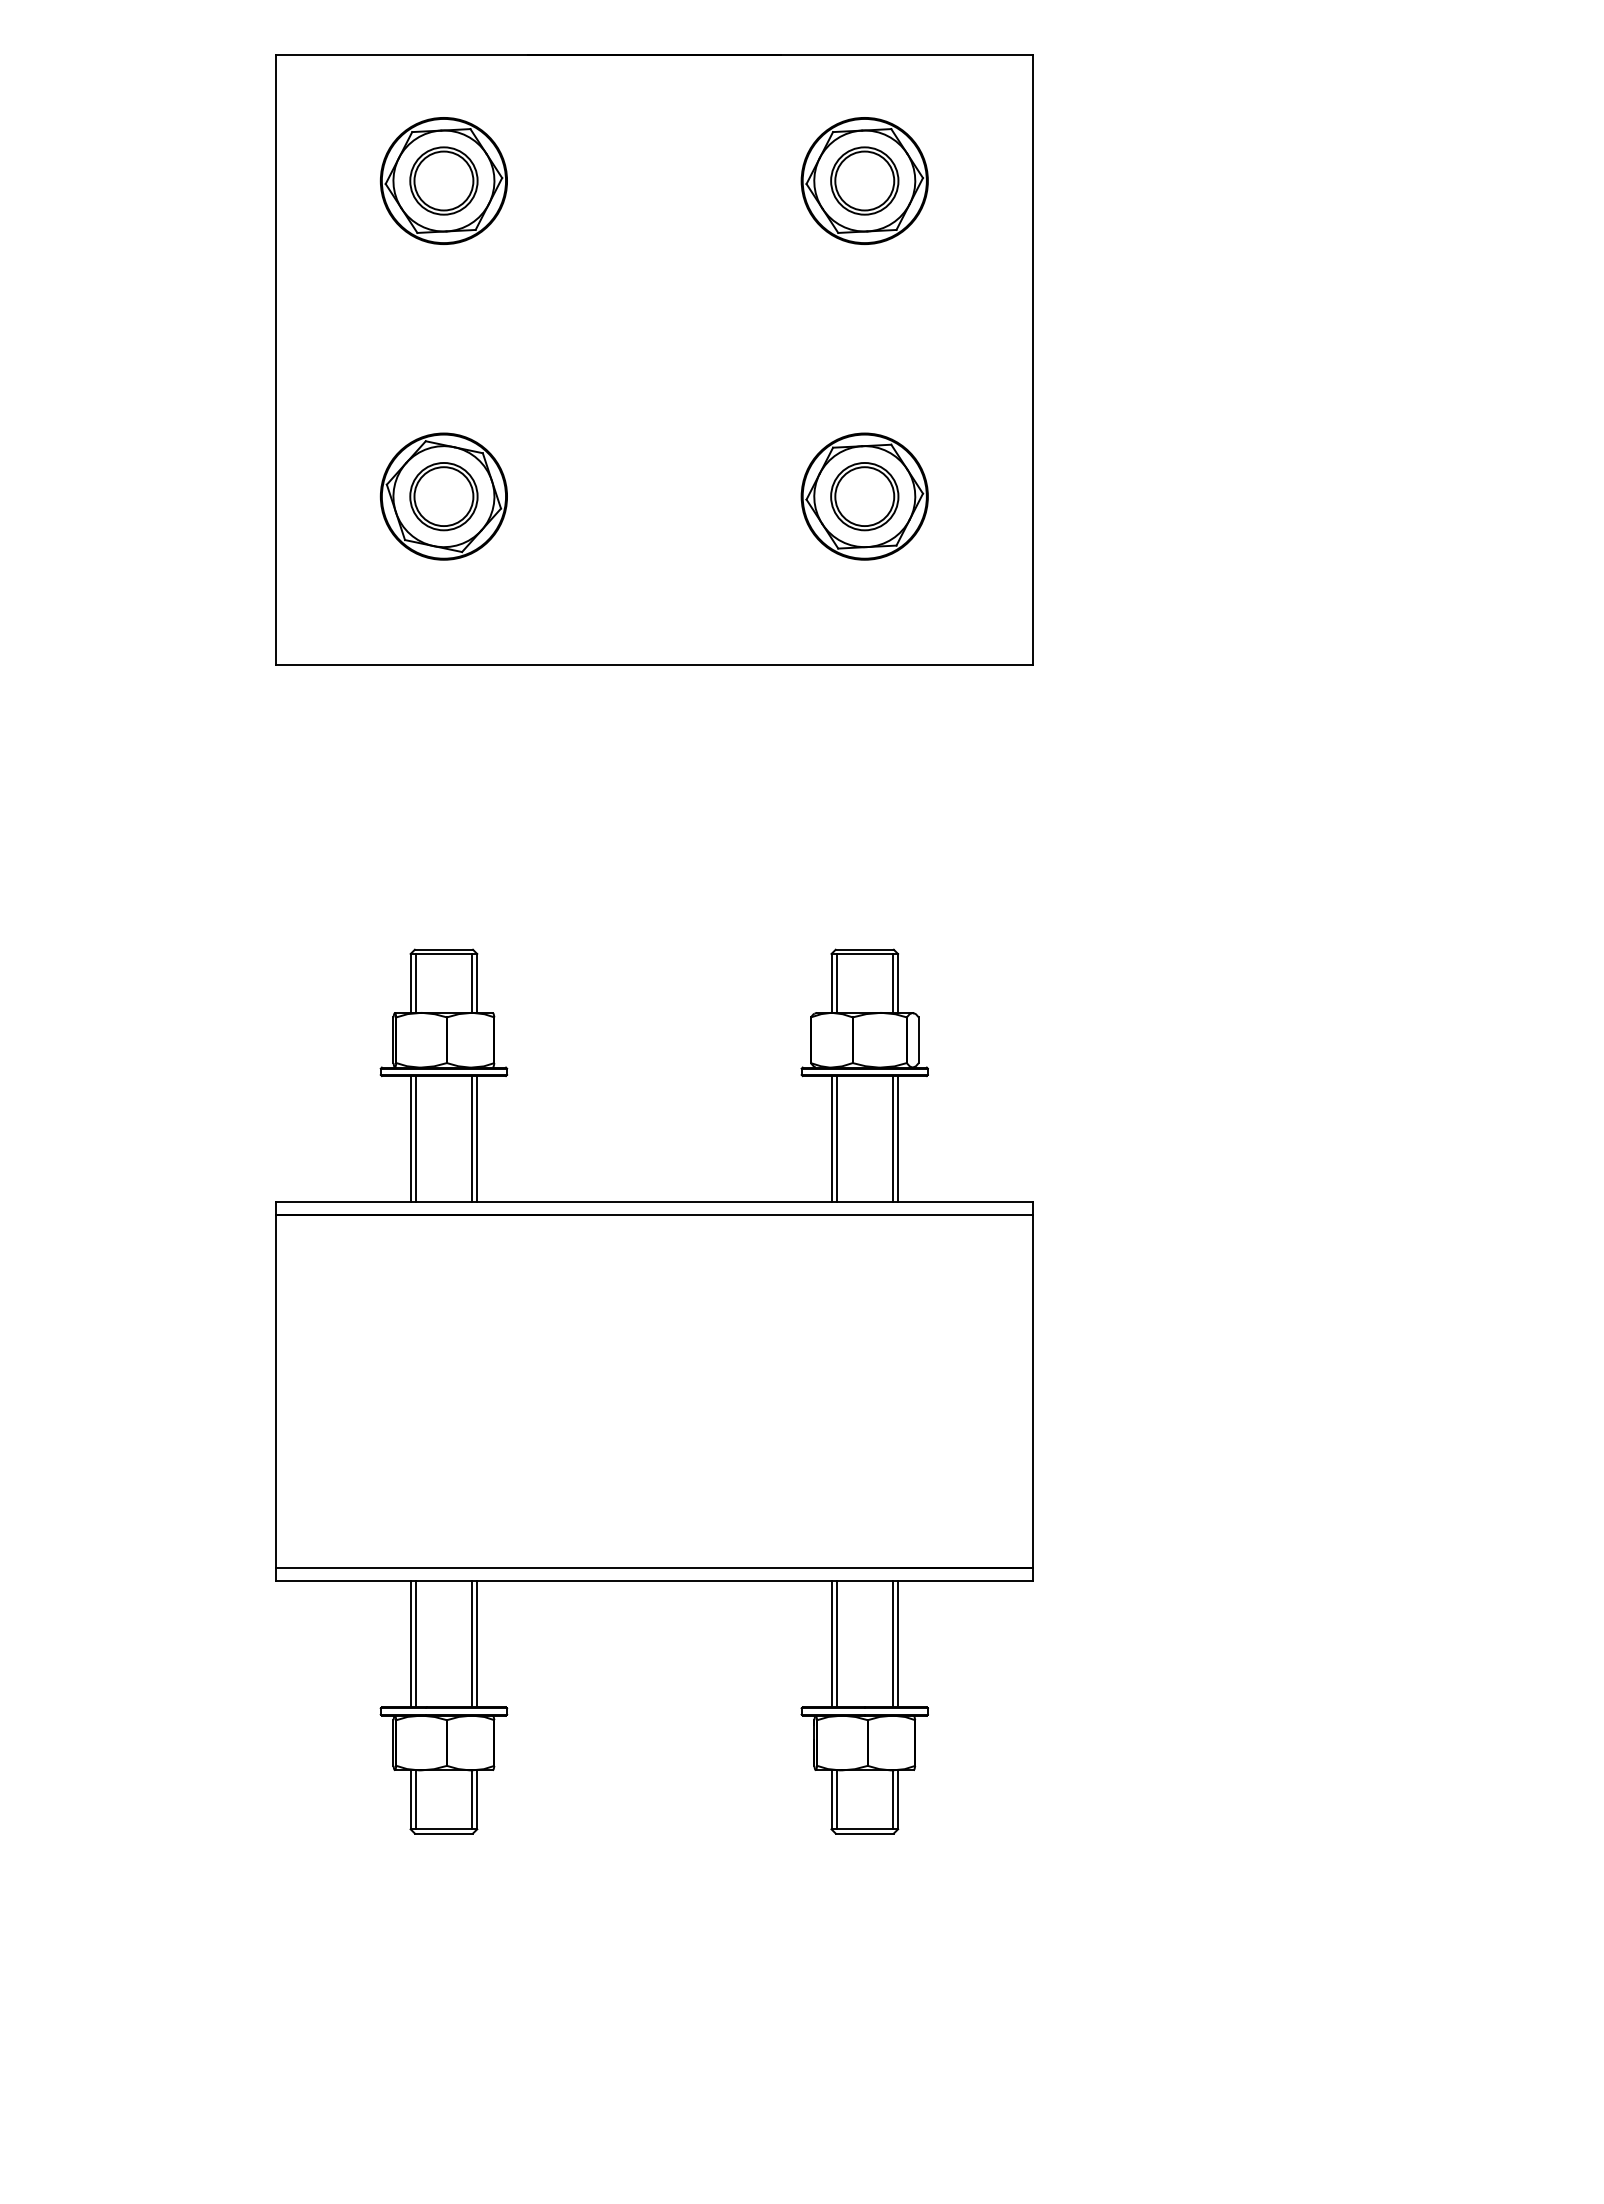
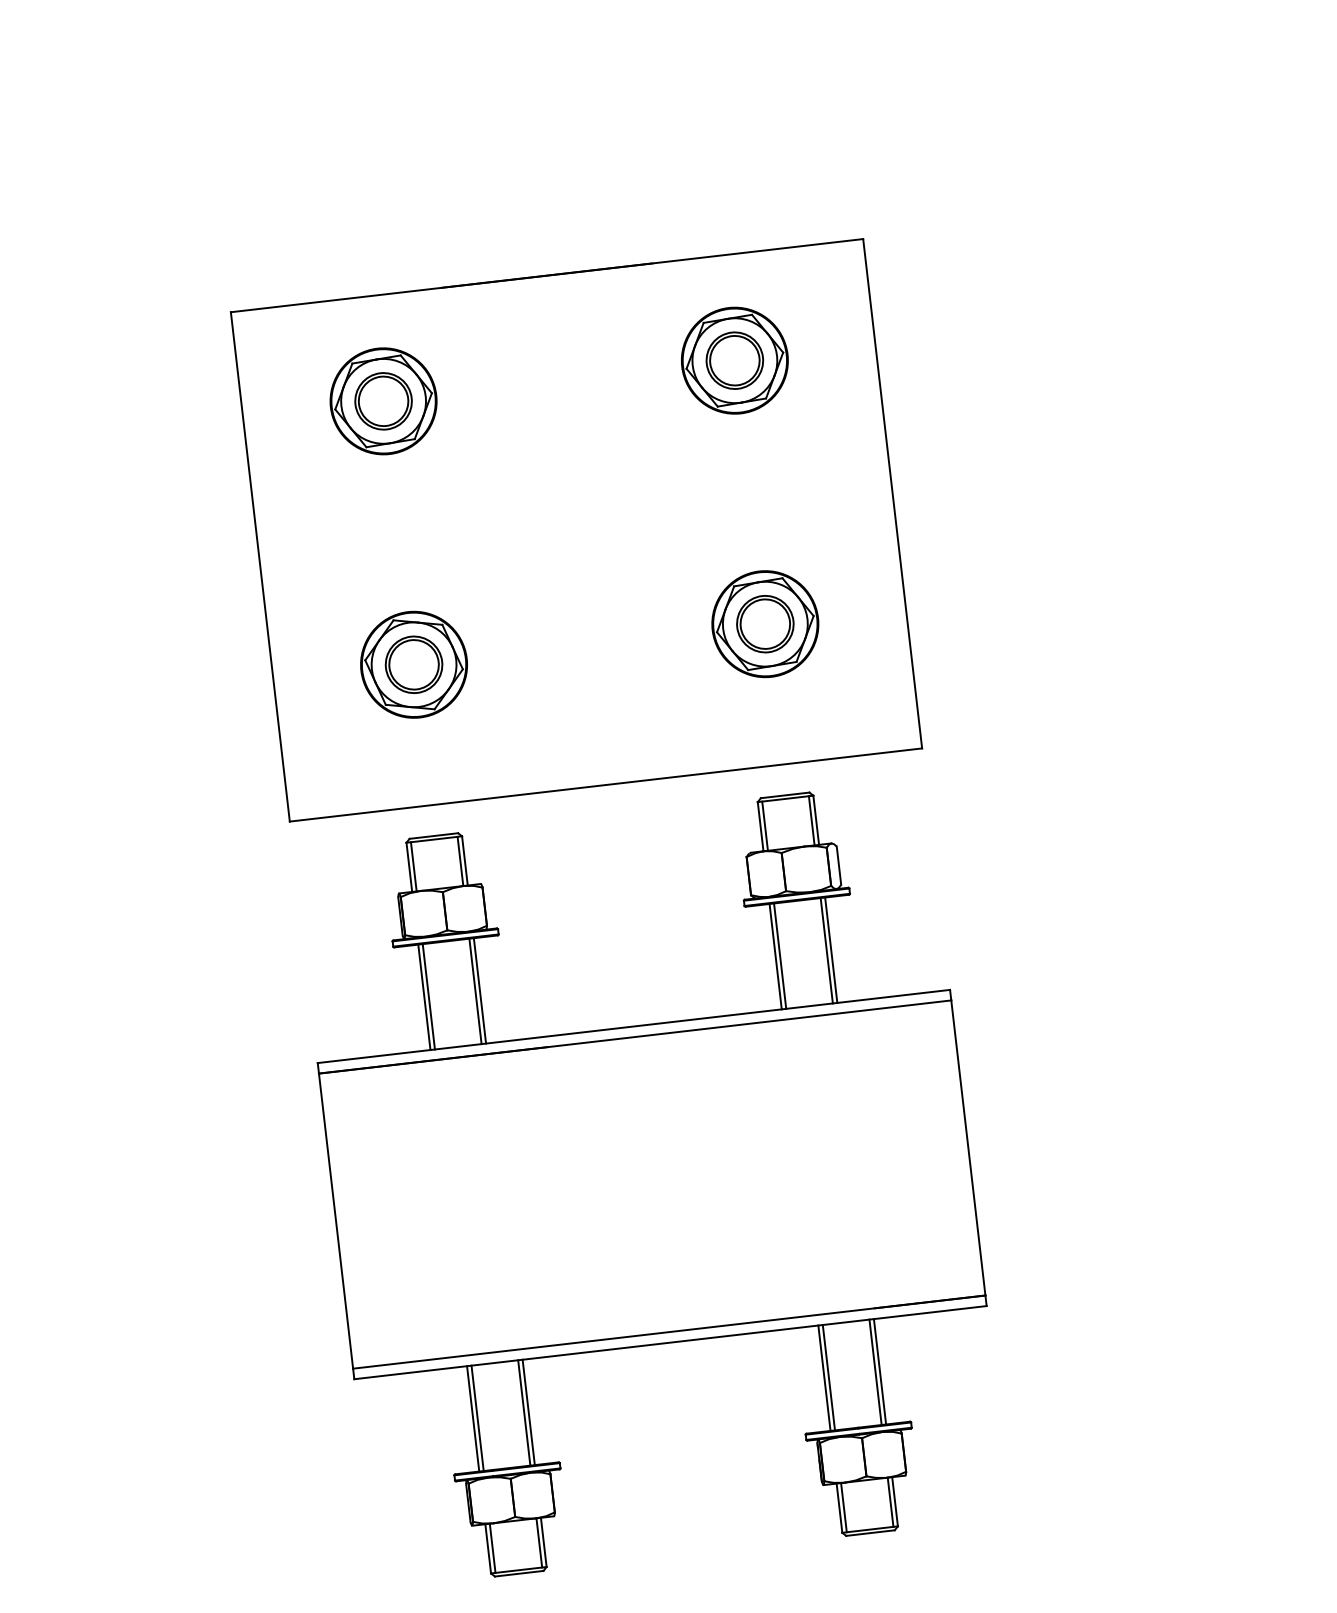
part: (654, 359) -> (576, 530), moved

